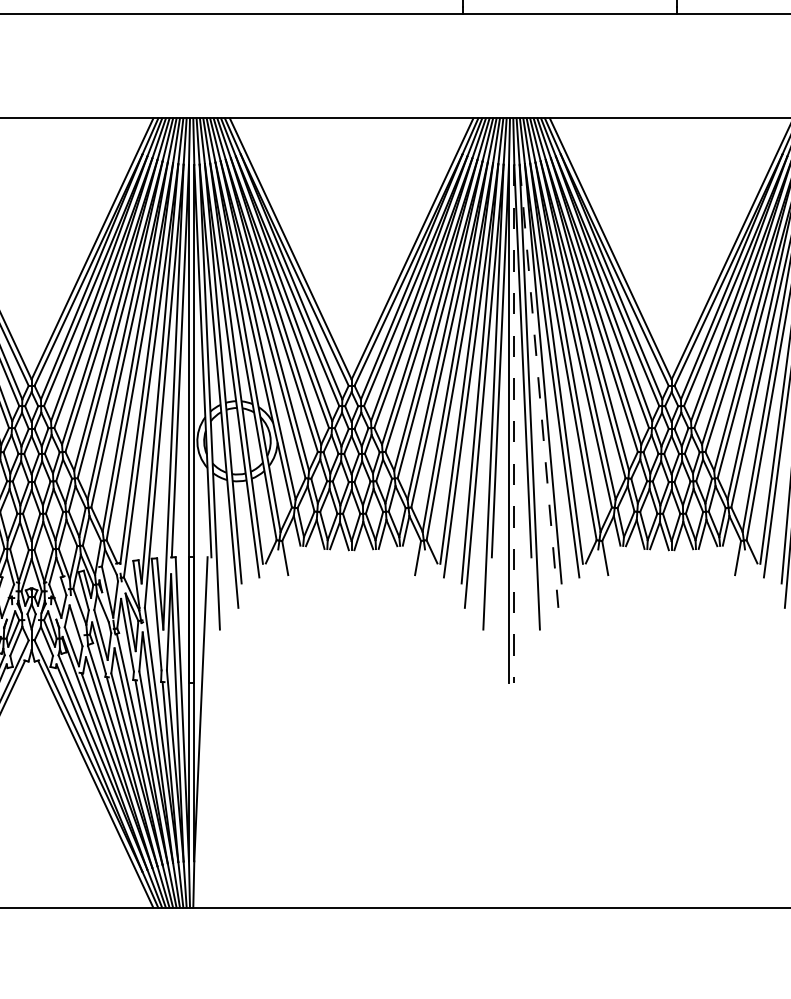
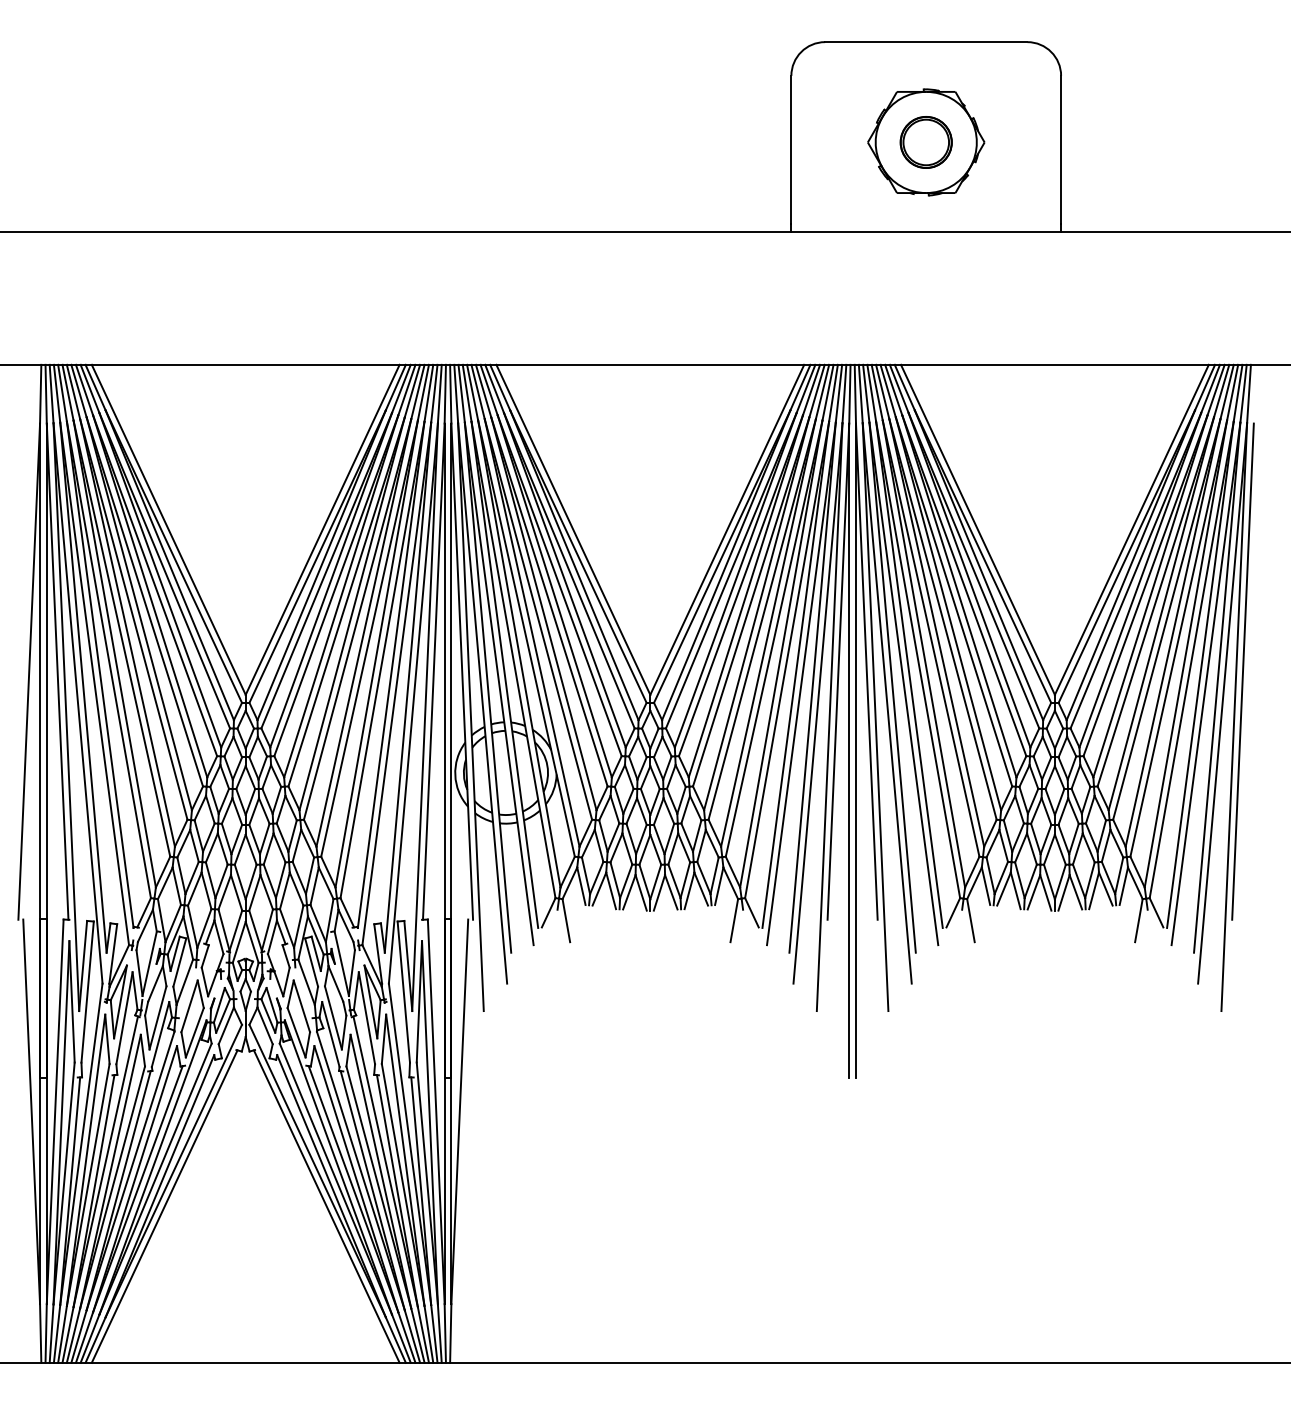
line: (539, 386) -> (887, 703), dashed -> solid
line: (513, 424) -> (855, 751), dashed -> solid

